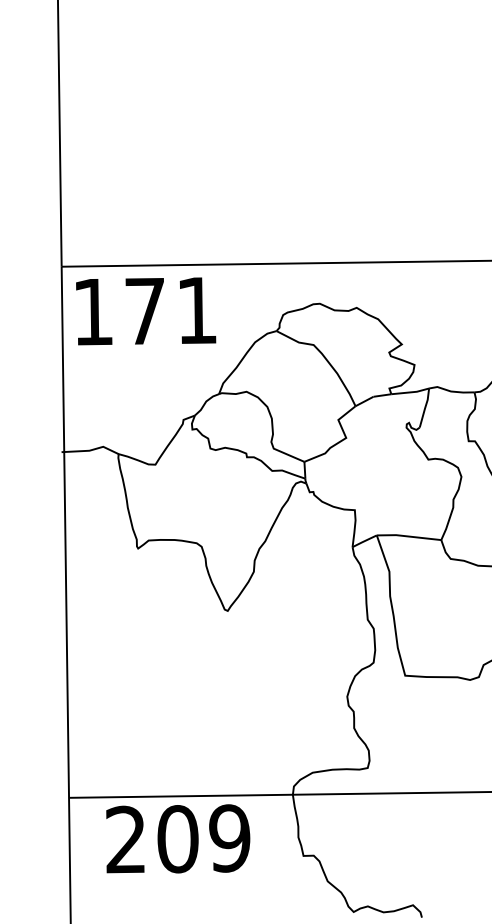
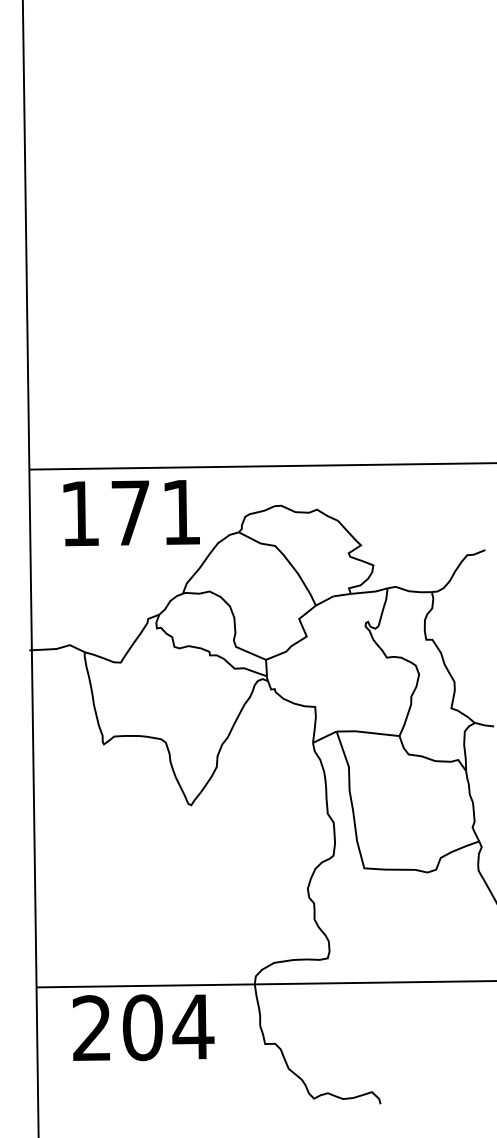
text: (145, 311) -> (131, 513), moved
text: (230, 837) -> (193, 1026), 209 -> 204

